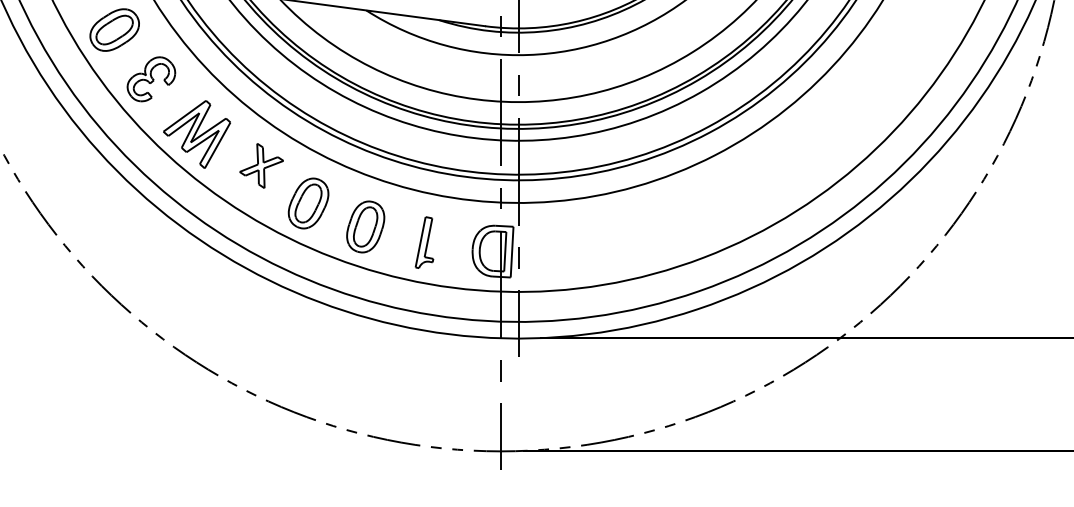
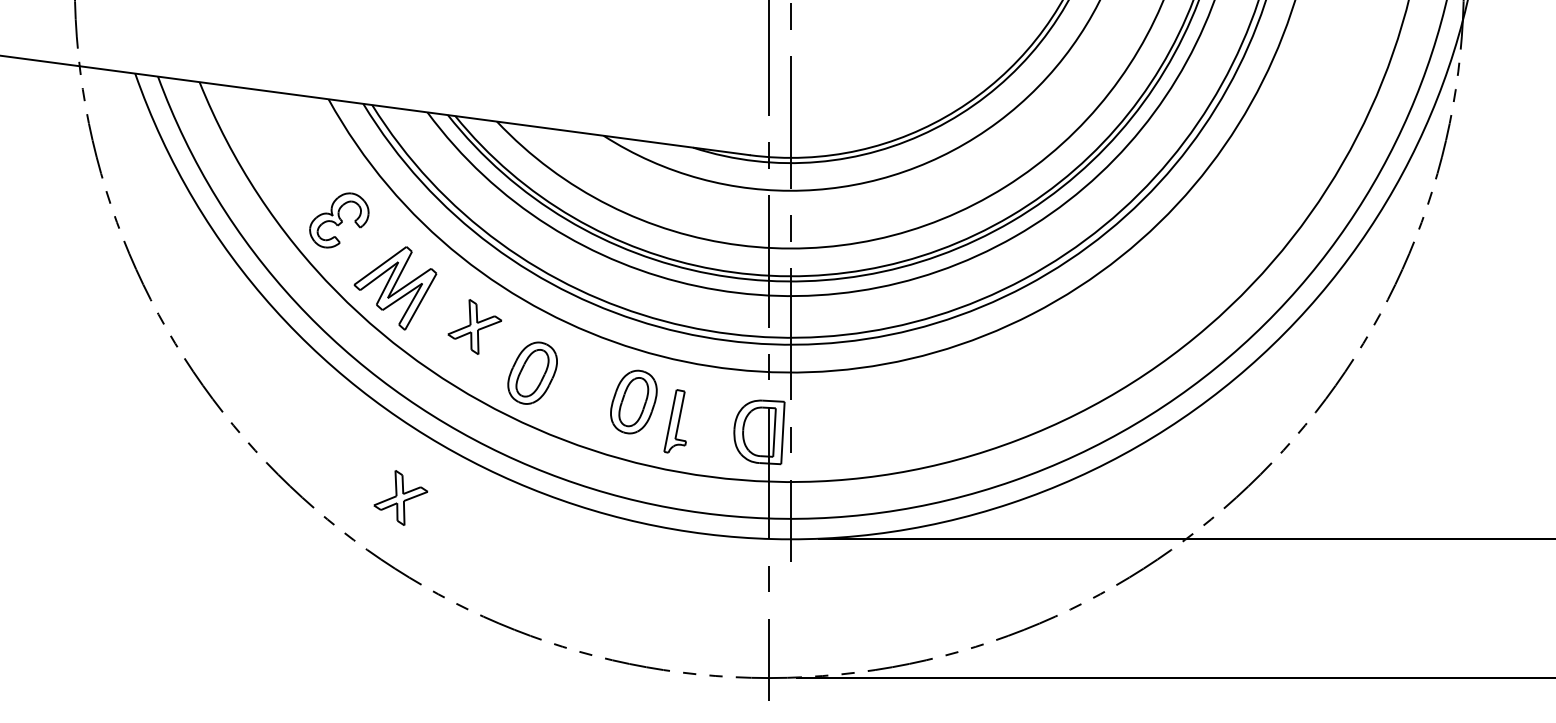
part: (114, 29) -> (294, 159), removed
part: (365, 226) -> (633, 401), moved
part: (201, 304) -> (400, 497), added

